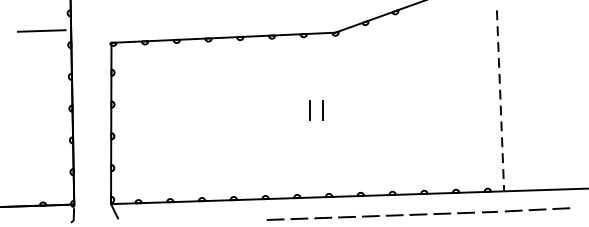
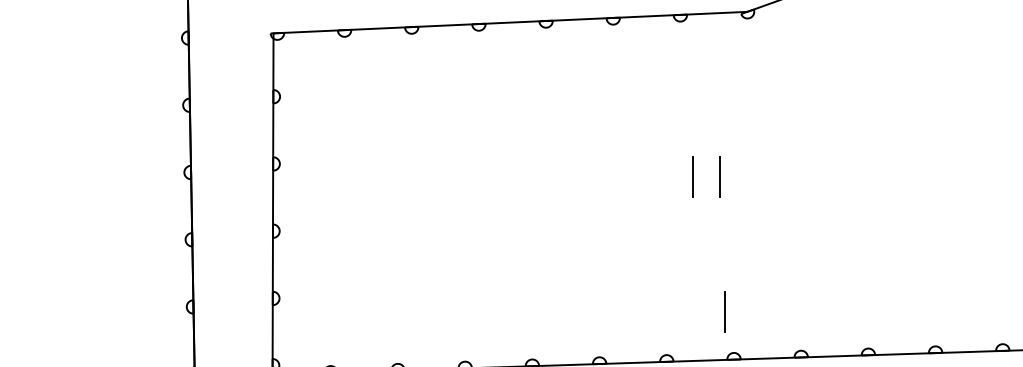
line: (41, 30) -> (125, 7), removed
line: (324, 174) -> (724, 311), added

